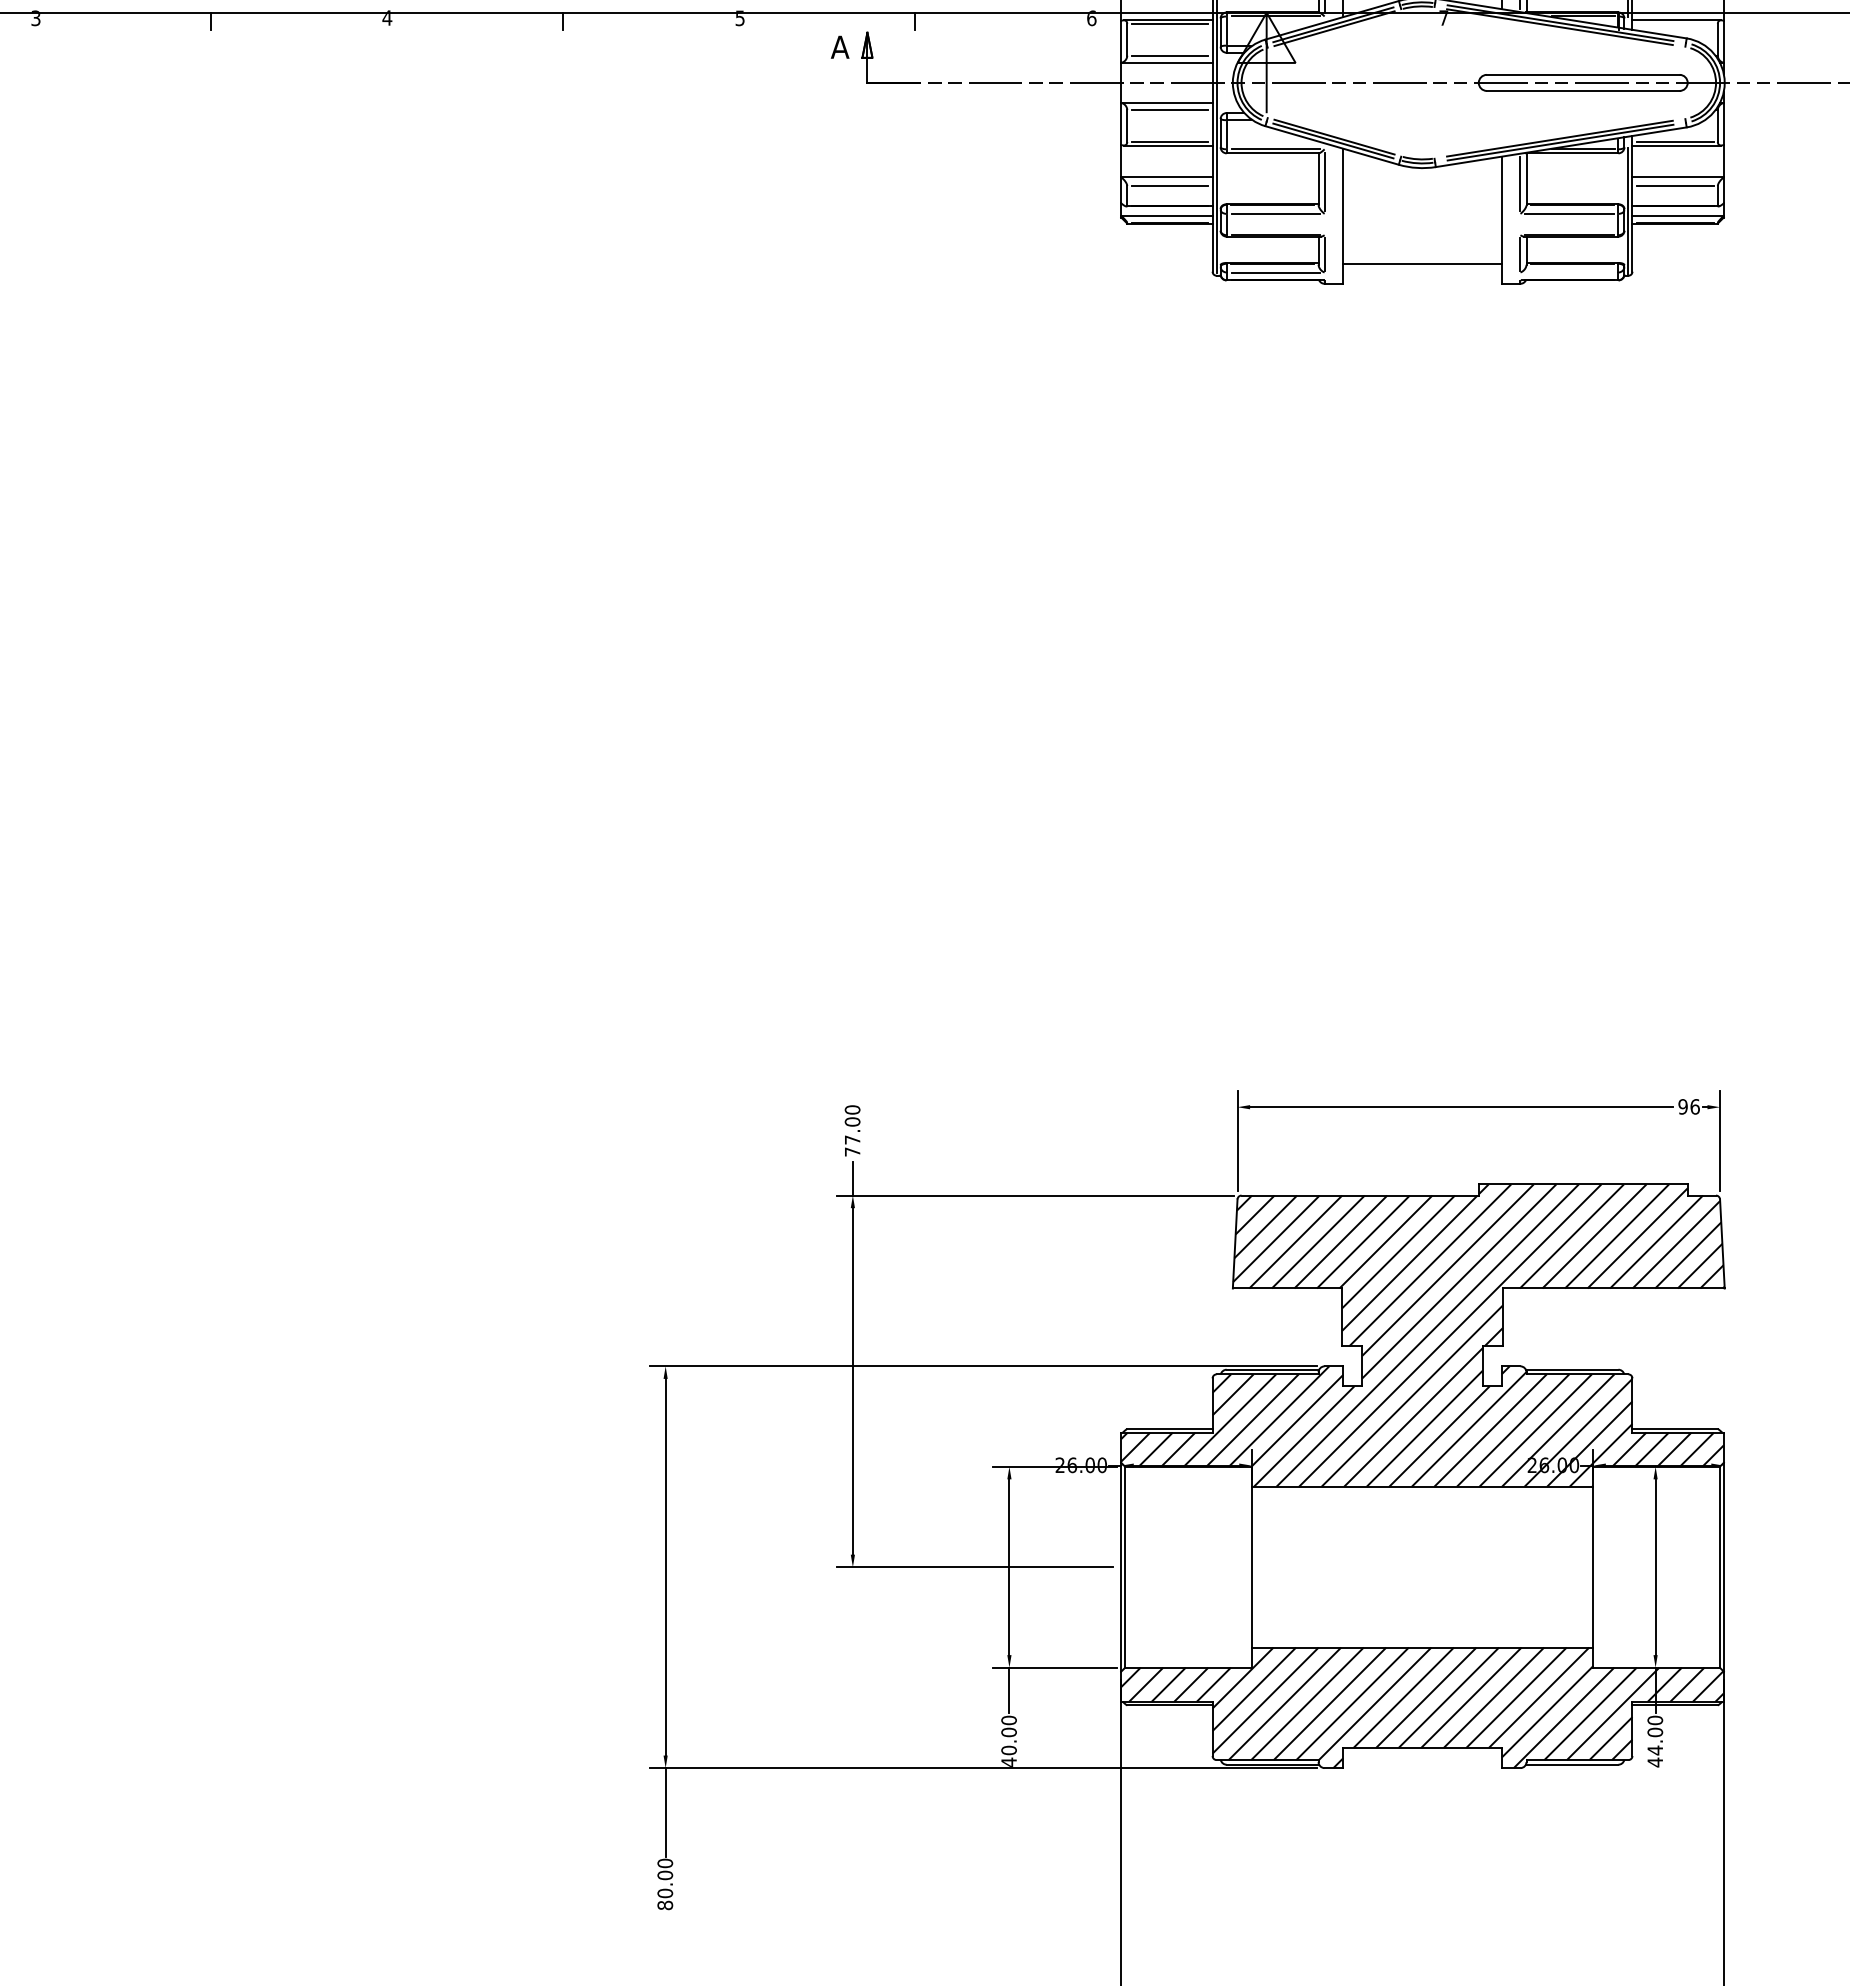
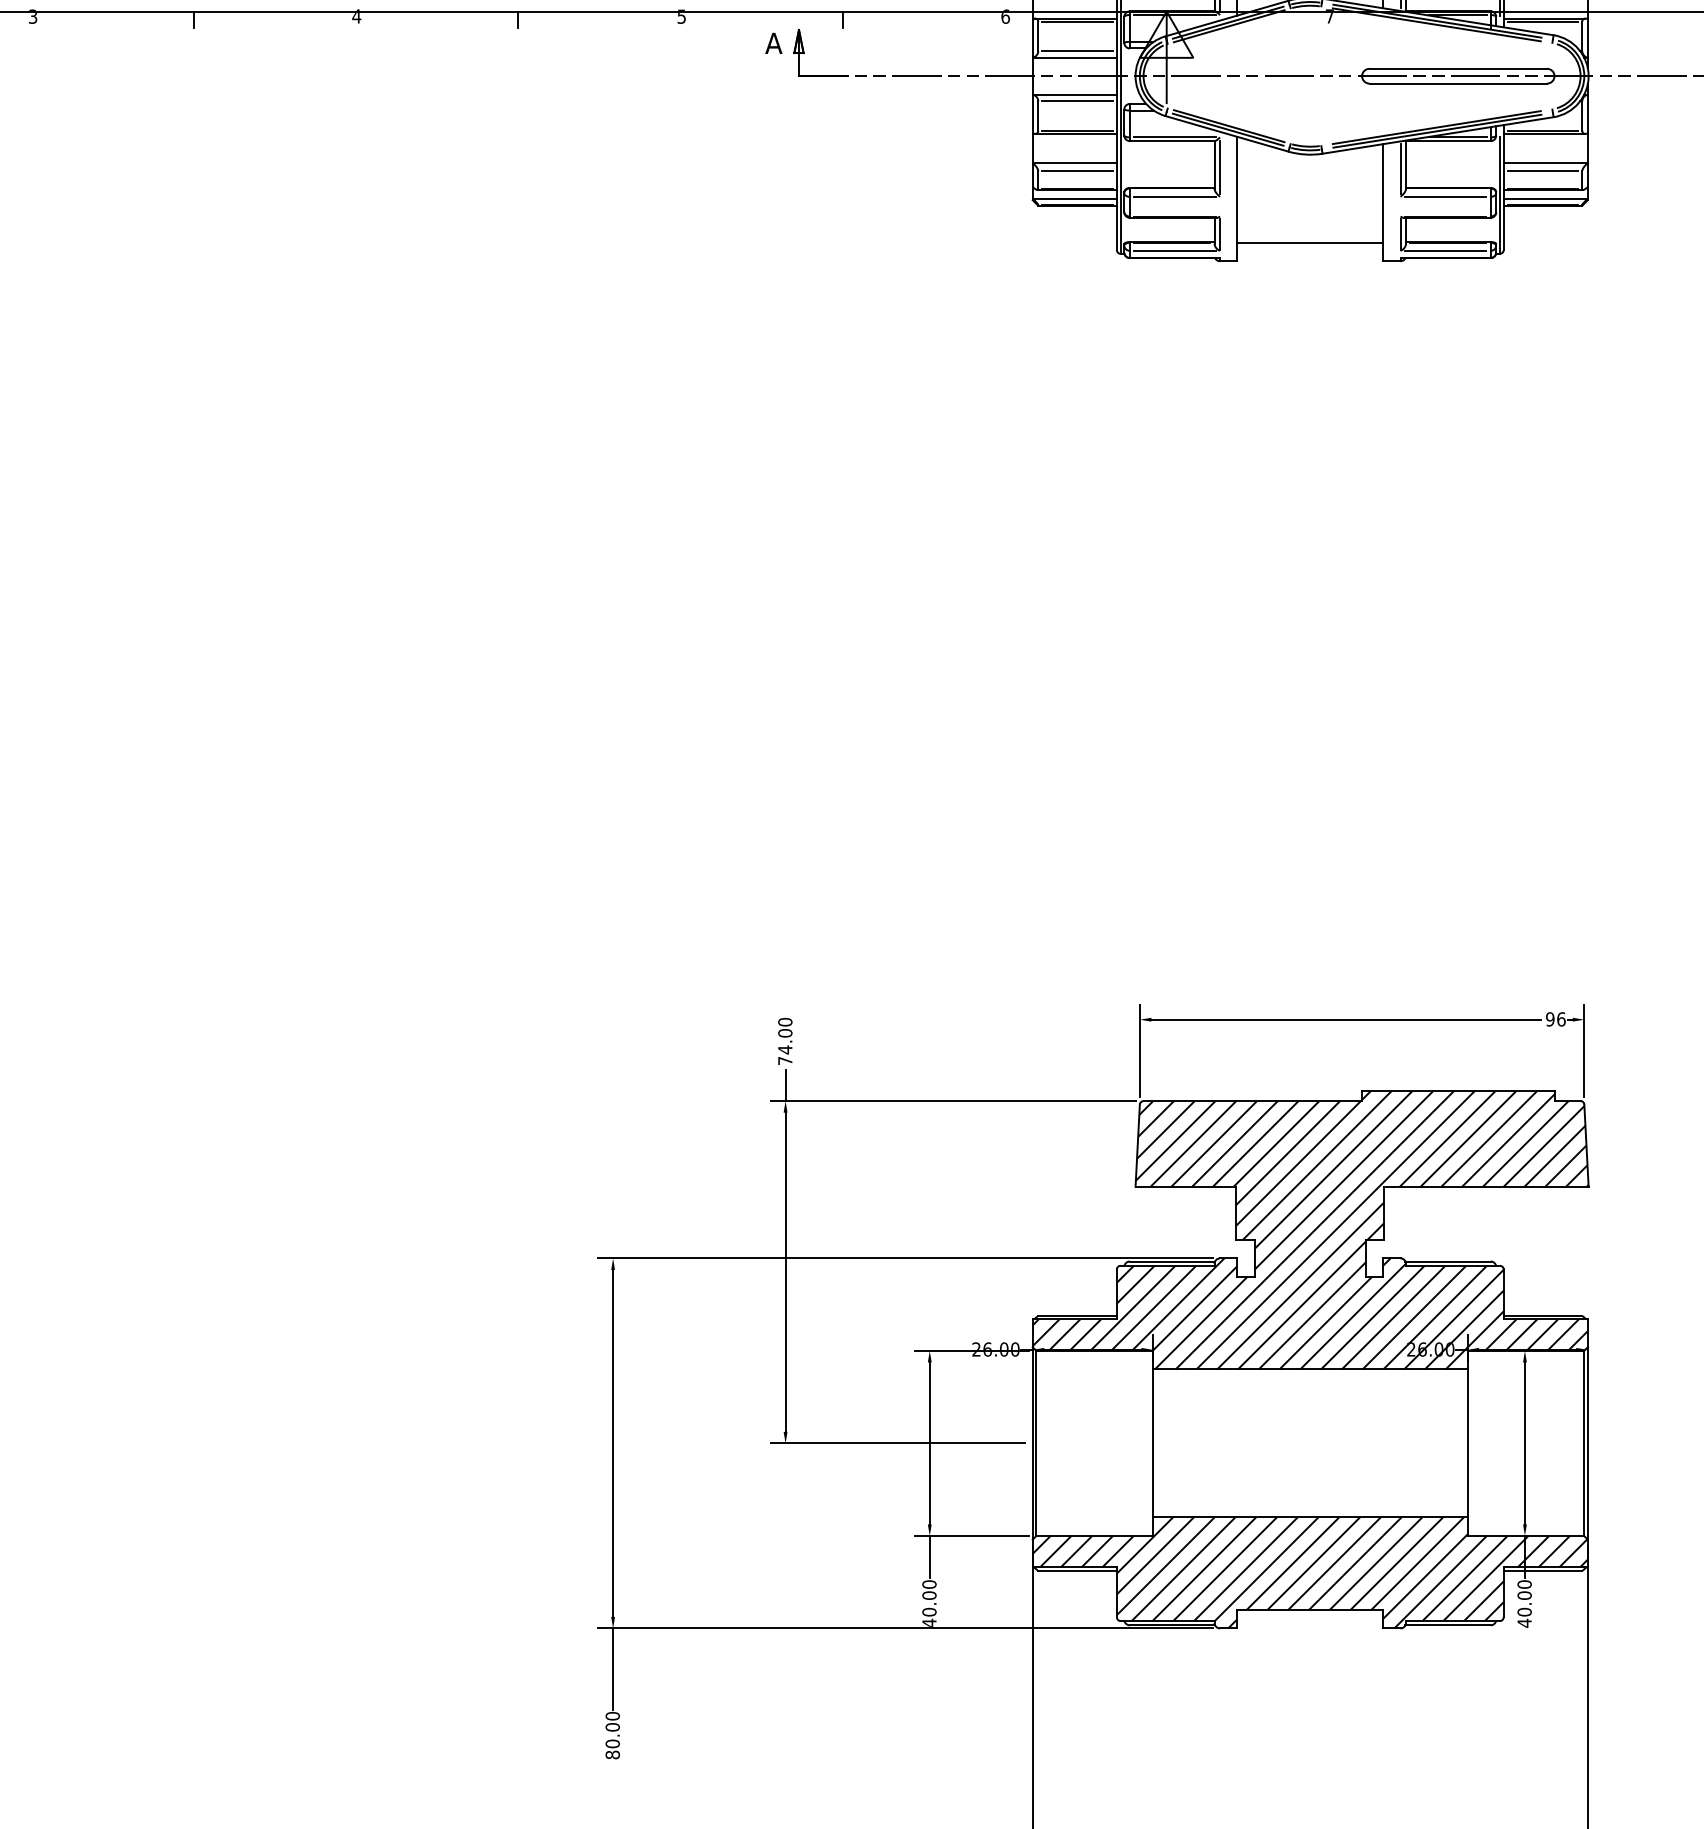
line: (1674, 23) -> (1542, 21), added
line: (1569, 272) -> (1445, 250), added
text: (852, 1140) -> (785, 1050), 77.00 -> 74.00
text: (1655, 1750) -> (1524, 1612), 44.00 -> 40.00

